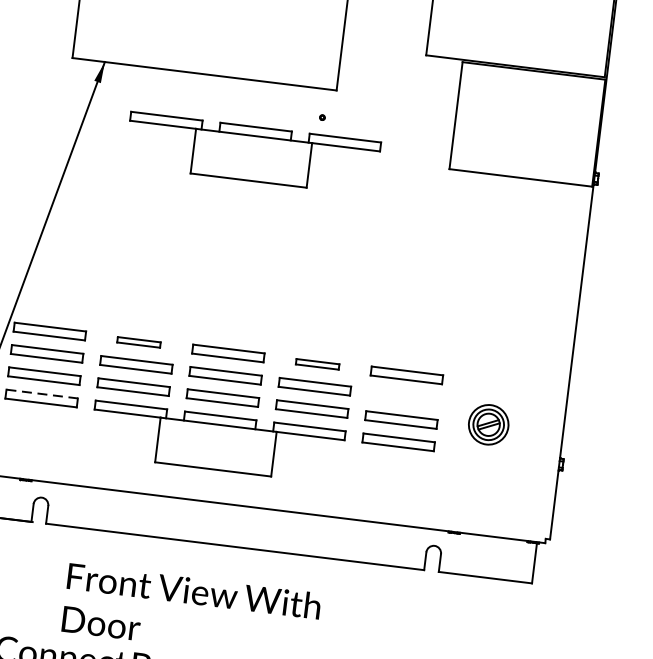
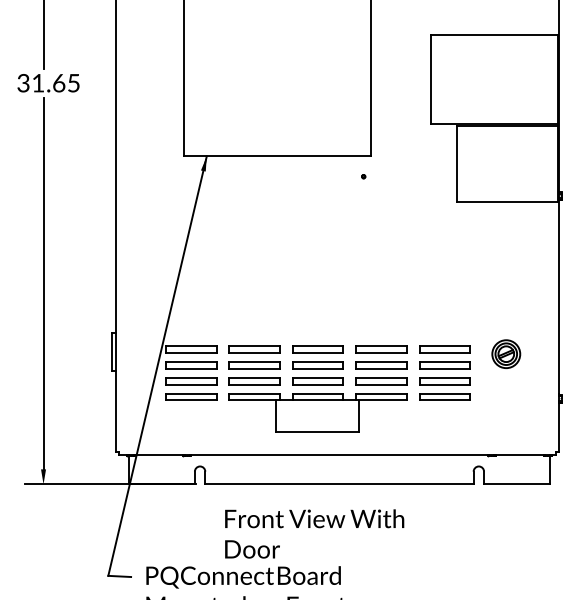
part: (252, 153) -> (317, 207), removed
part: (138, 342) -> (254, 349), size x1.67
part: (317, 364) -> (381, 349), size x1.67
line: (42, 394) -> (191, 394), dashed -> solid
part: (403, 397) -> (444, 365), added
part: (489, 423) -> (506, 353), moved

